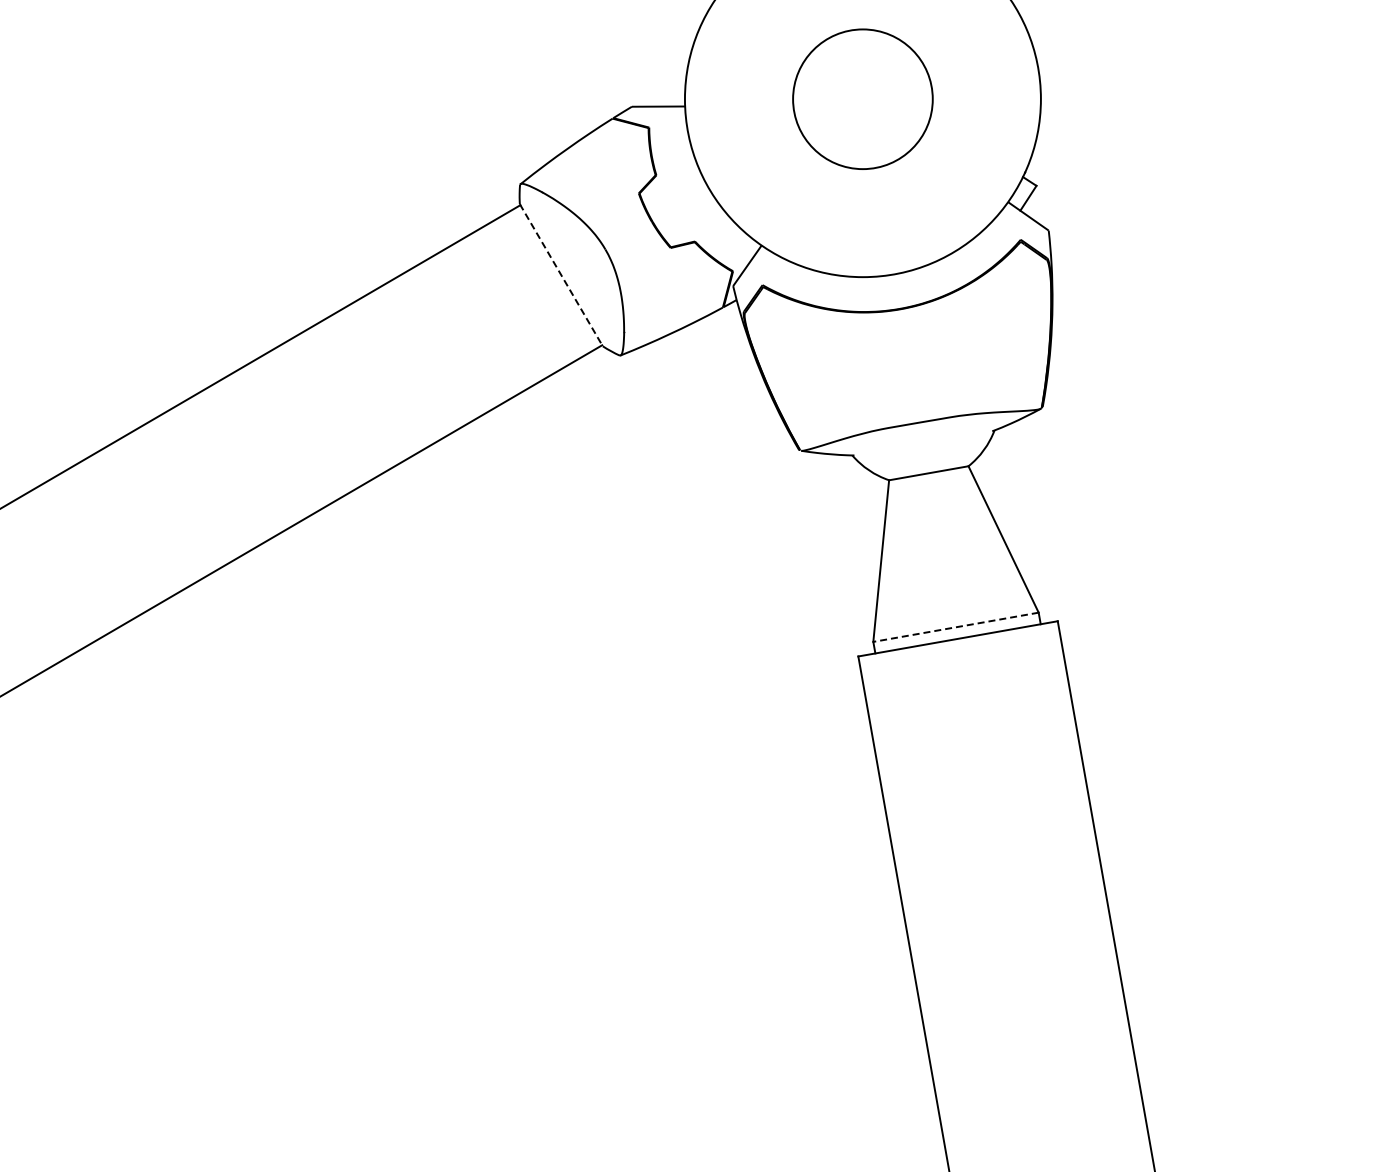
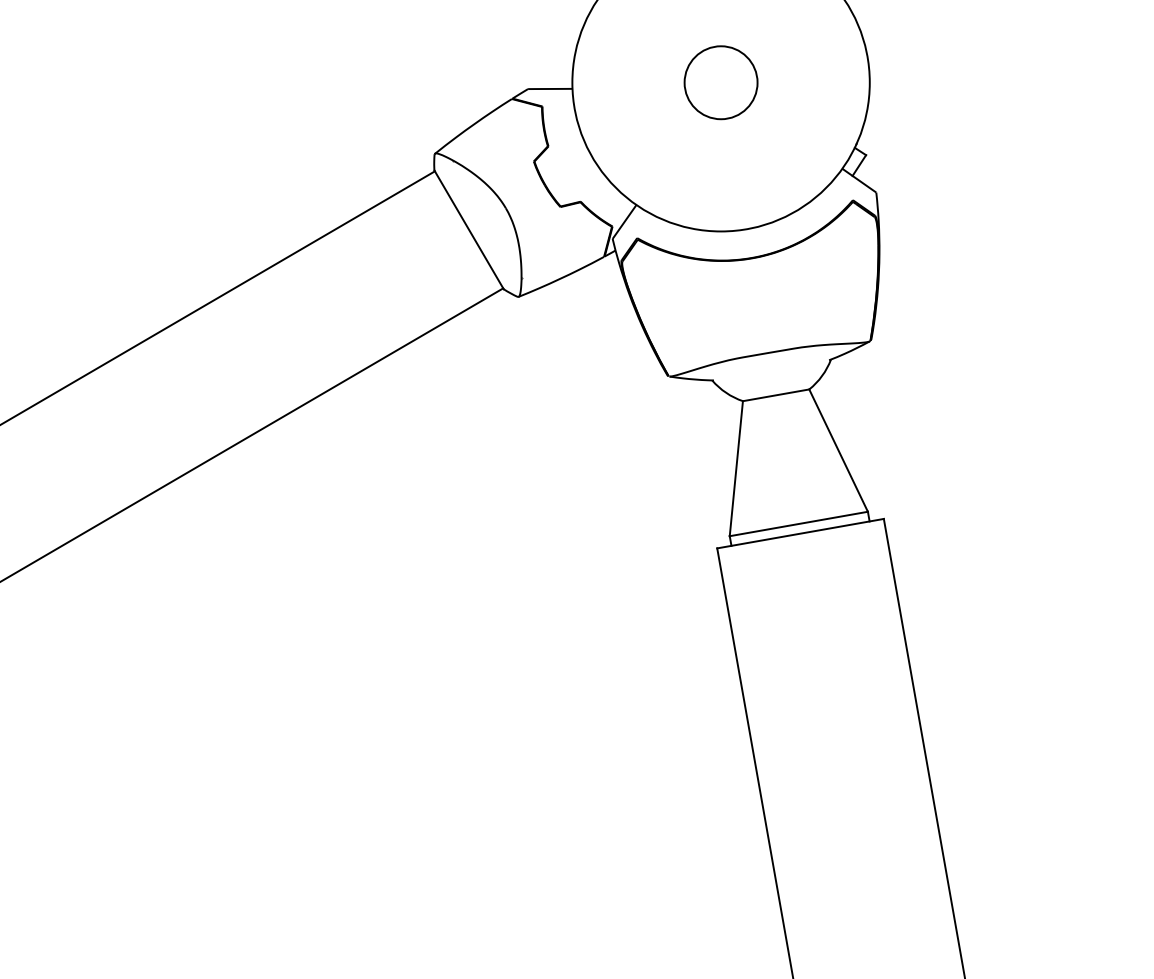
circle: (862, 98) -> (720, 82), size x0.62
line: (561, 275) -> (469, 230), dashed -> solid
line: (956, 627) -> (799, 524), dashed -> solid

